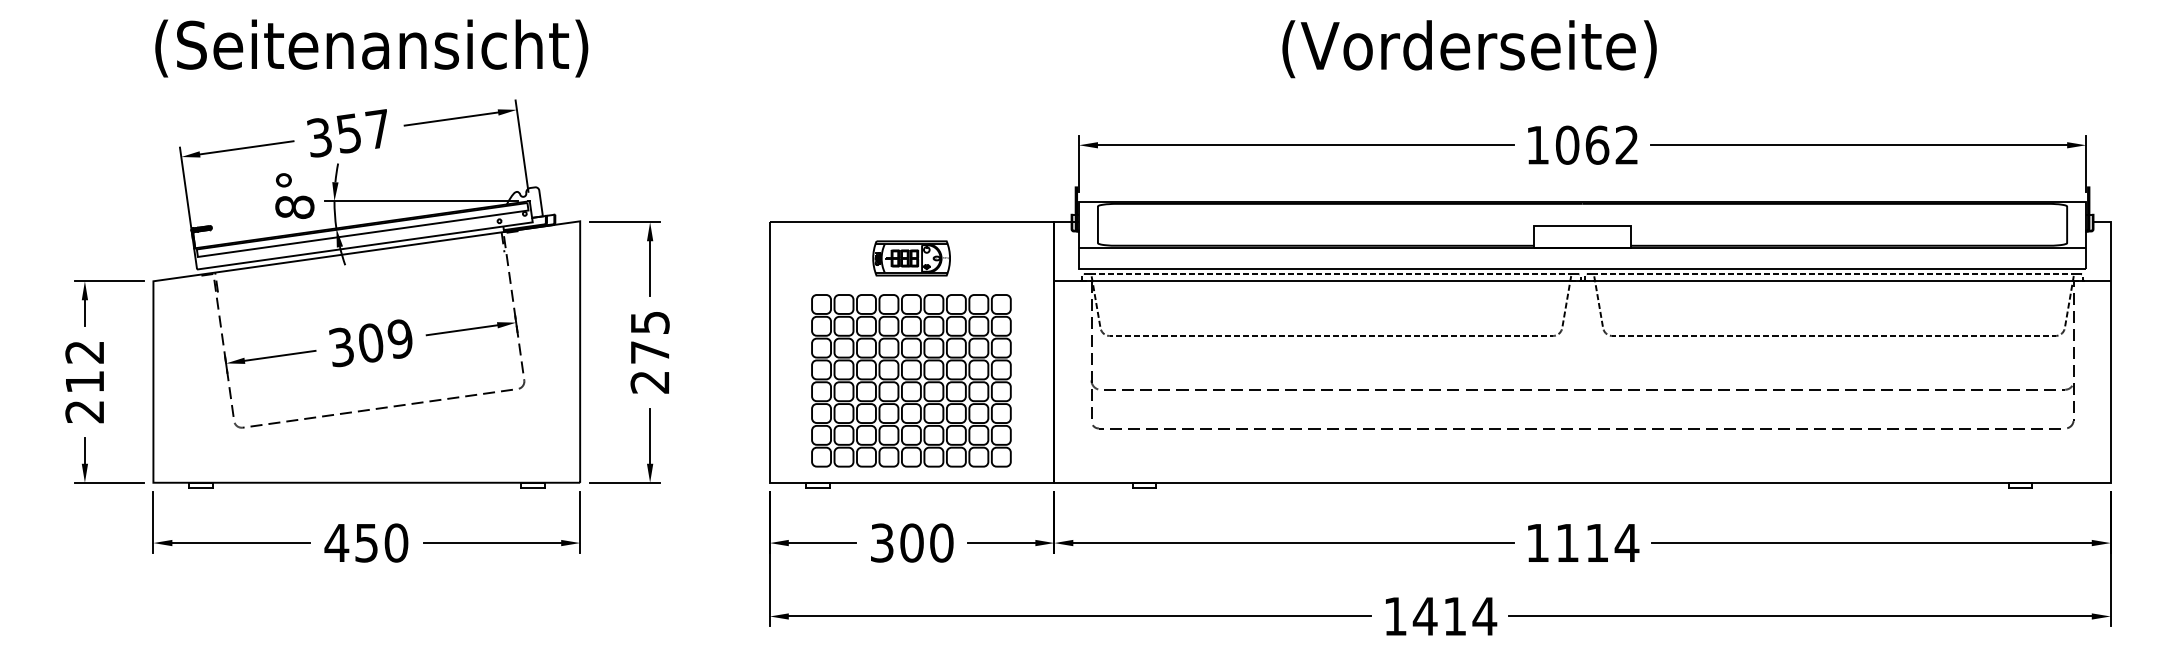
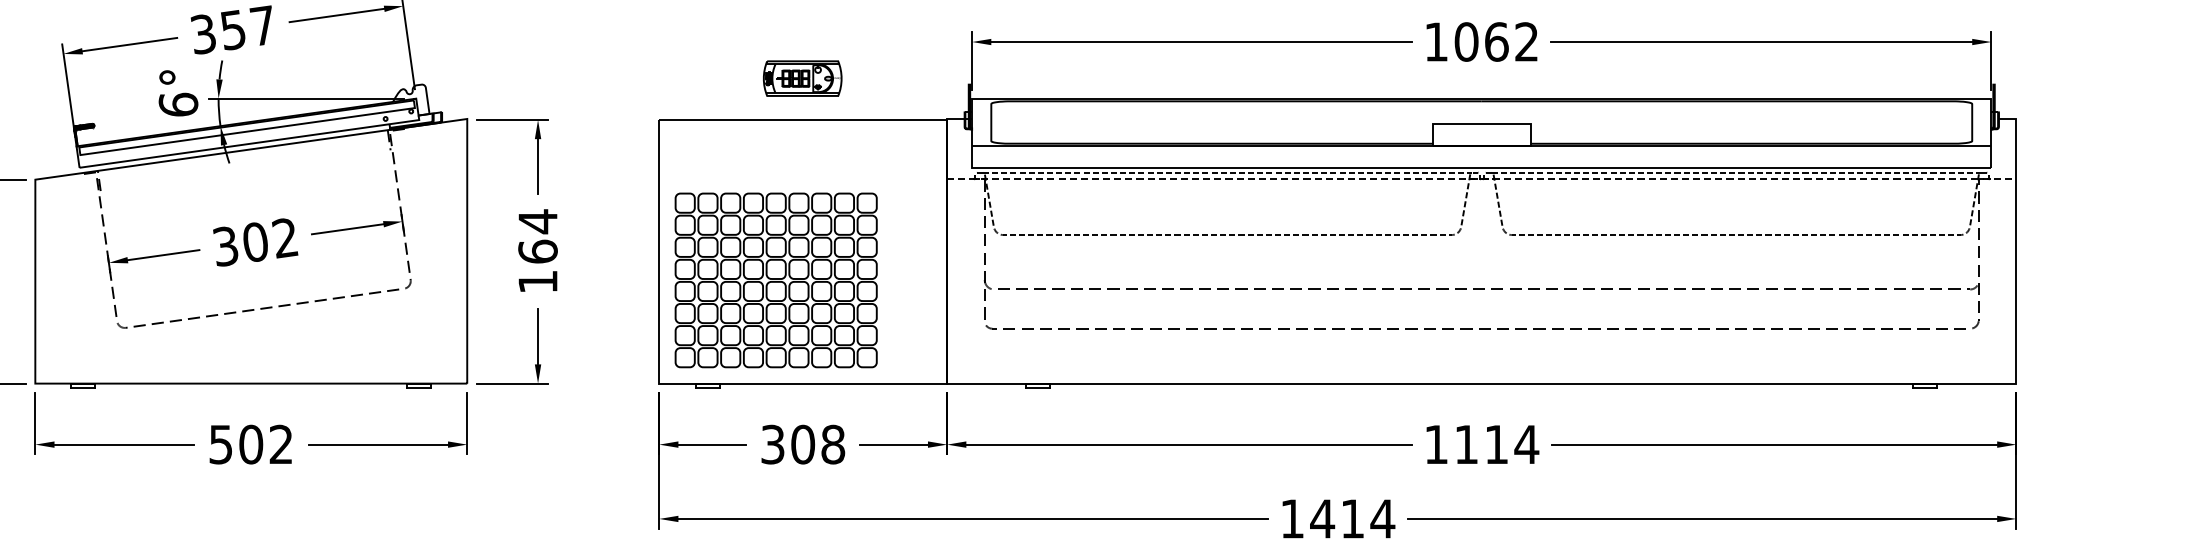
text: (294, 206) -> (178, 104), 8° -> 6°
part: (911, 258) -> (802, 78), moved
line: (1583, 280) -> (1482, 178), solid -> dashed
text: (400, 339) -> (285, 238), 309 -> 302
text: (649, 351) -> (537, 250), 275 -> 164
part: (911, 380) -> (776, 280), moved
text: (366, 542) -> (250, 444), 450 -> 502
text: (941, 542) -> (832, 444), 300 -> 308

